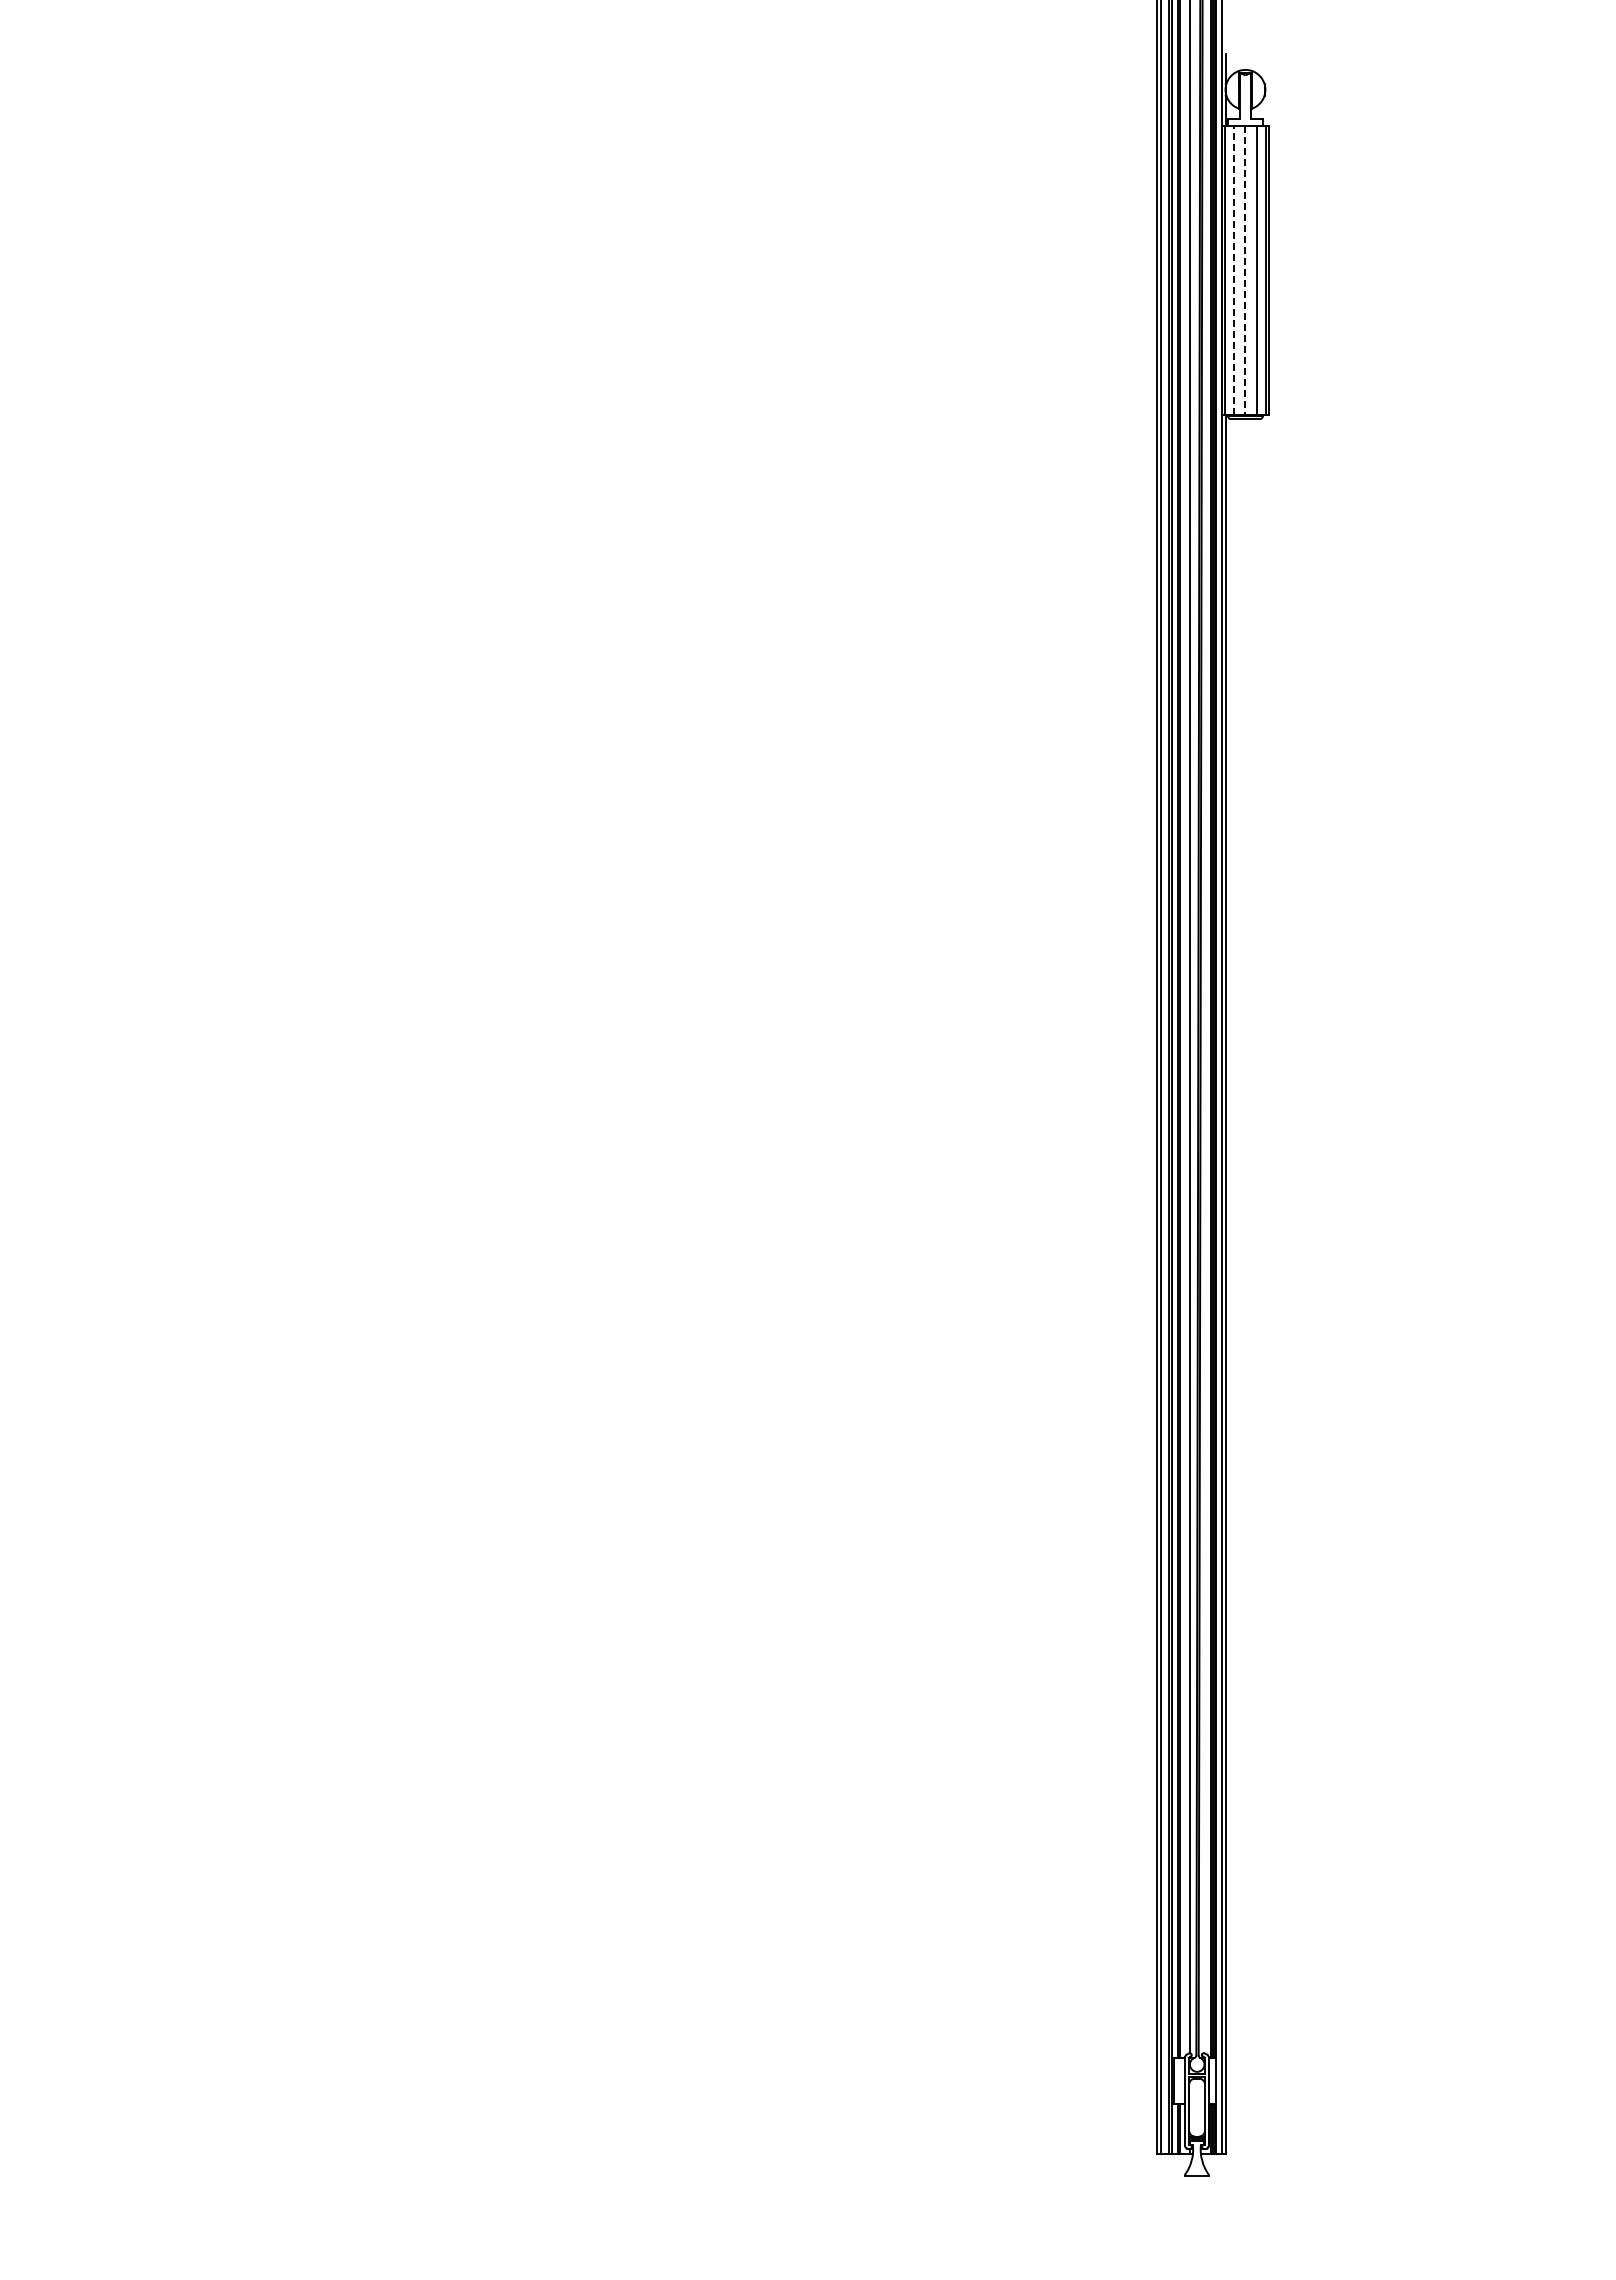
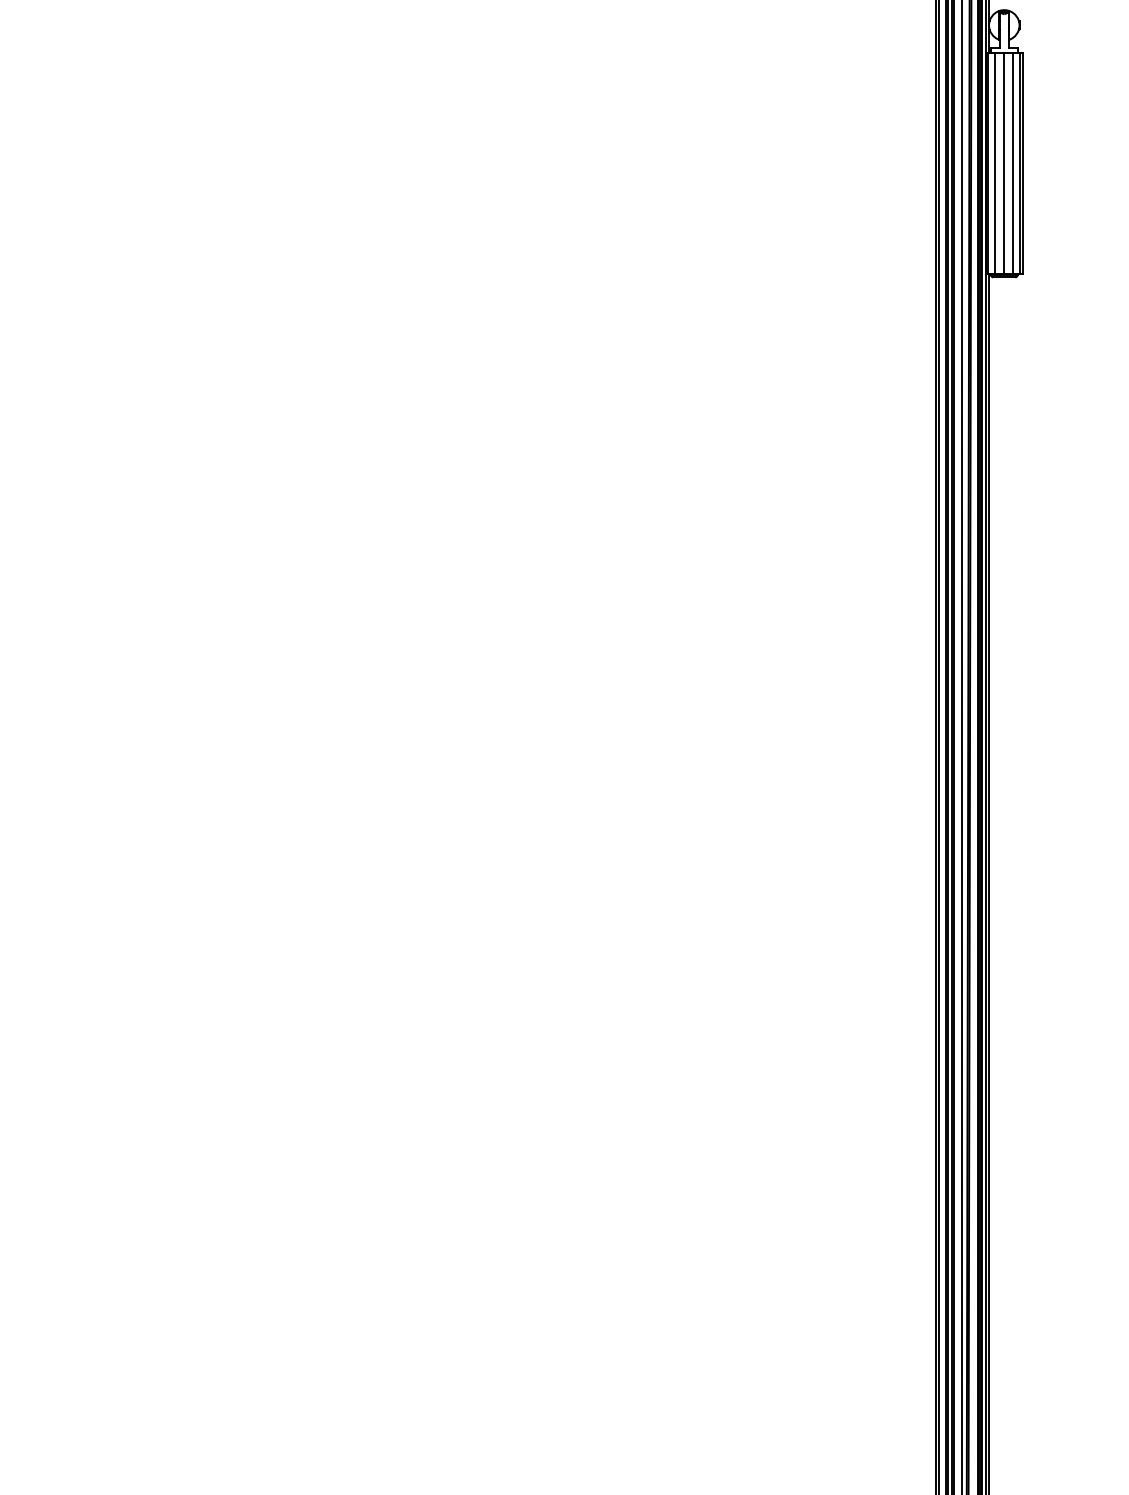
line: (1233, 269) -> (995, 162), dashed -> solid
line: (1245, 270) -> (1004, 163), dashed -> solid

